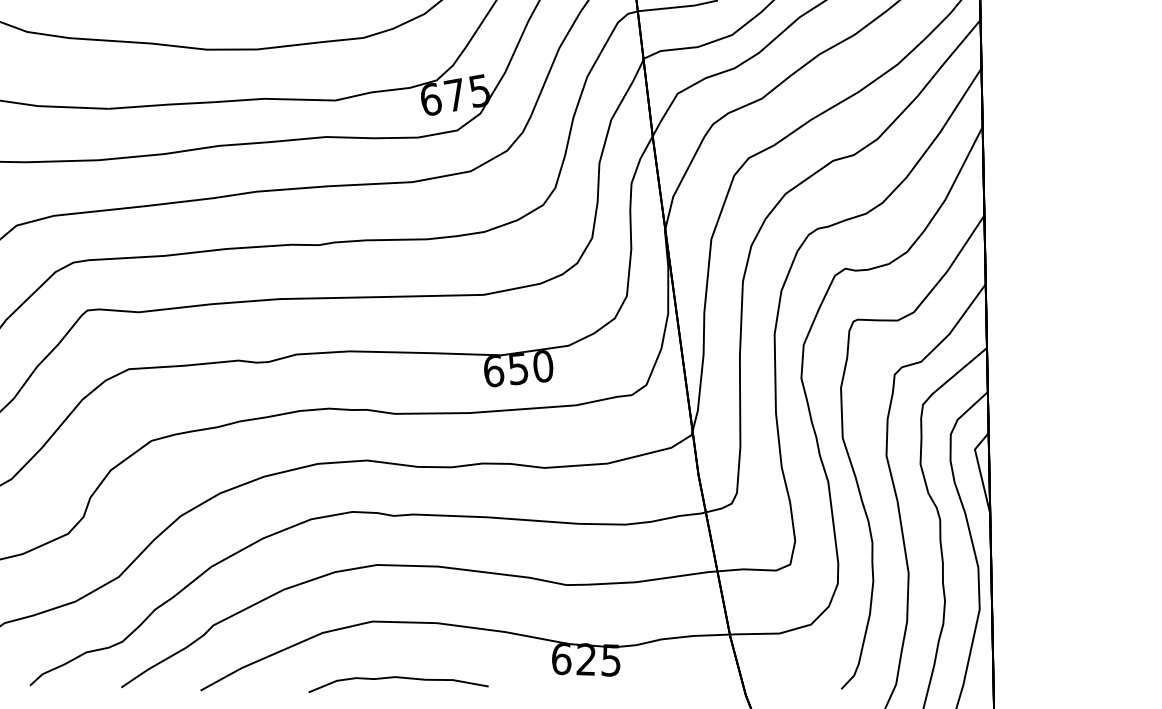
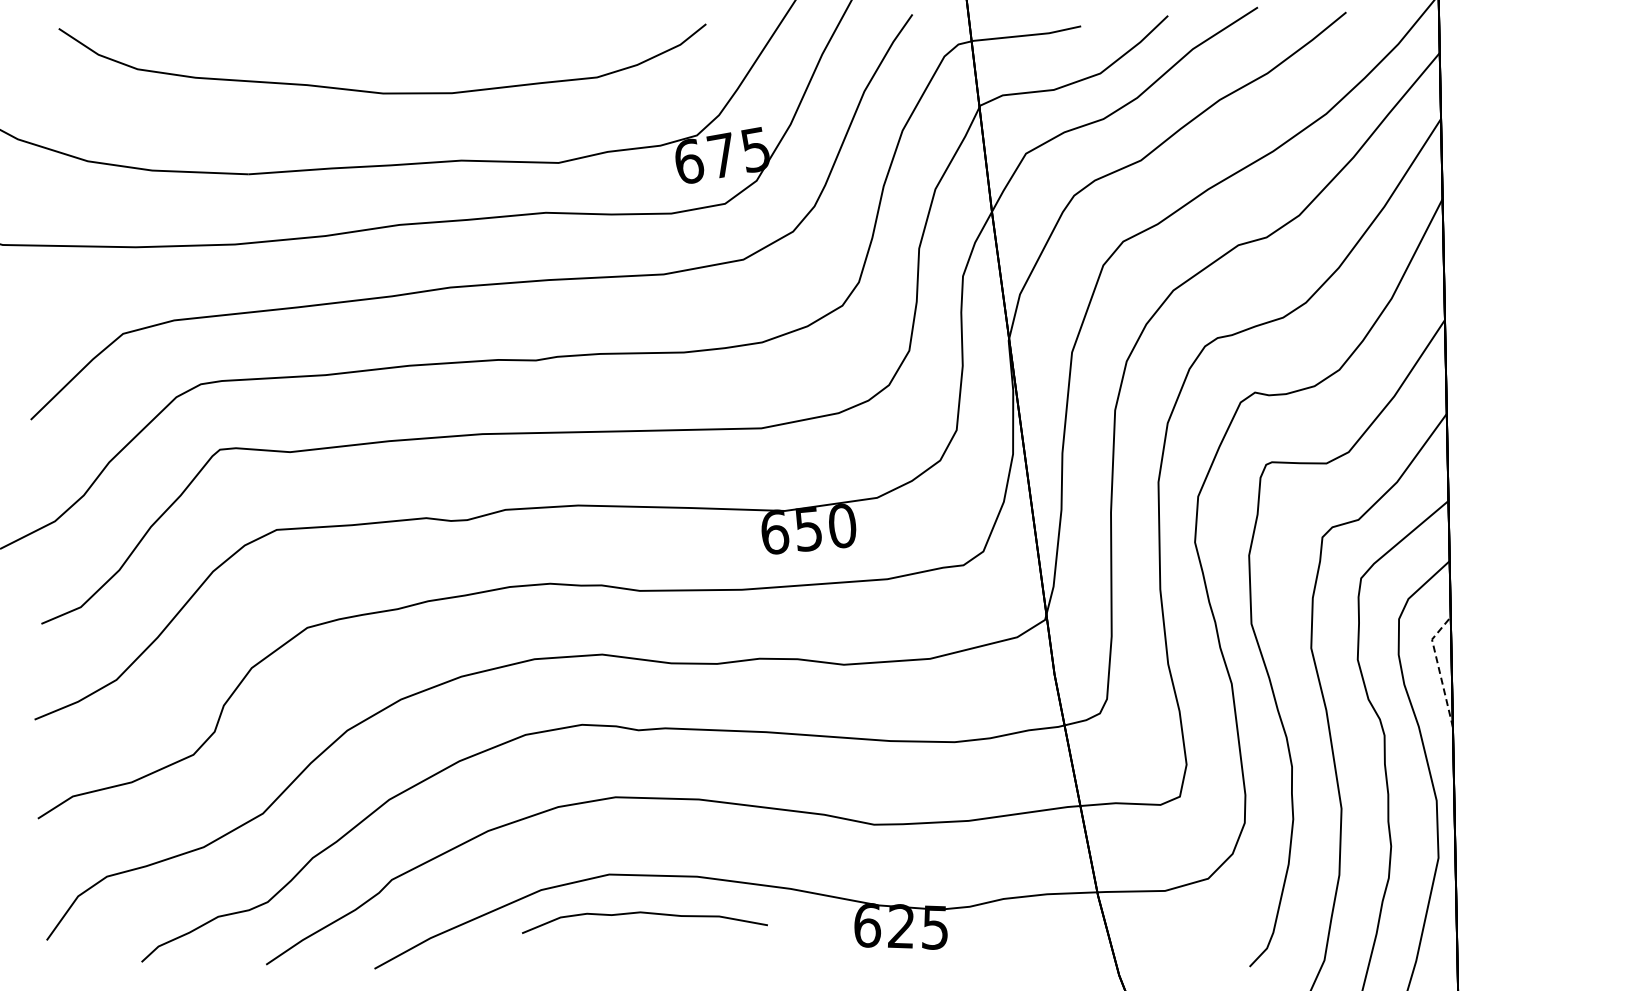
line: (979, 470) -> (1438, 668), solid -> dashed
curve: (398, 677) -> (644, 913), moved

